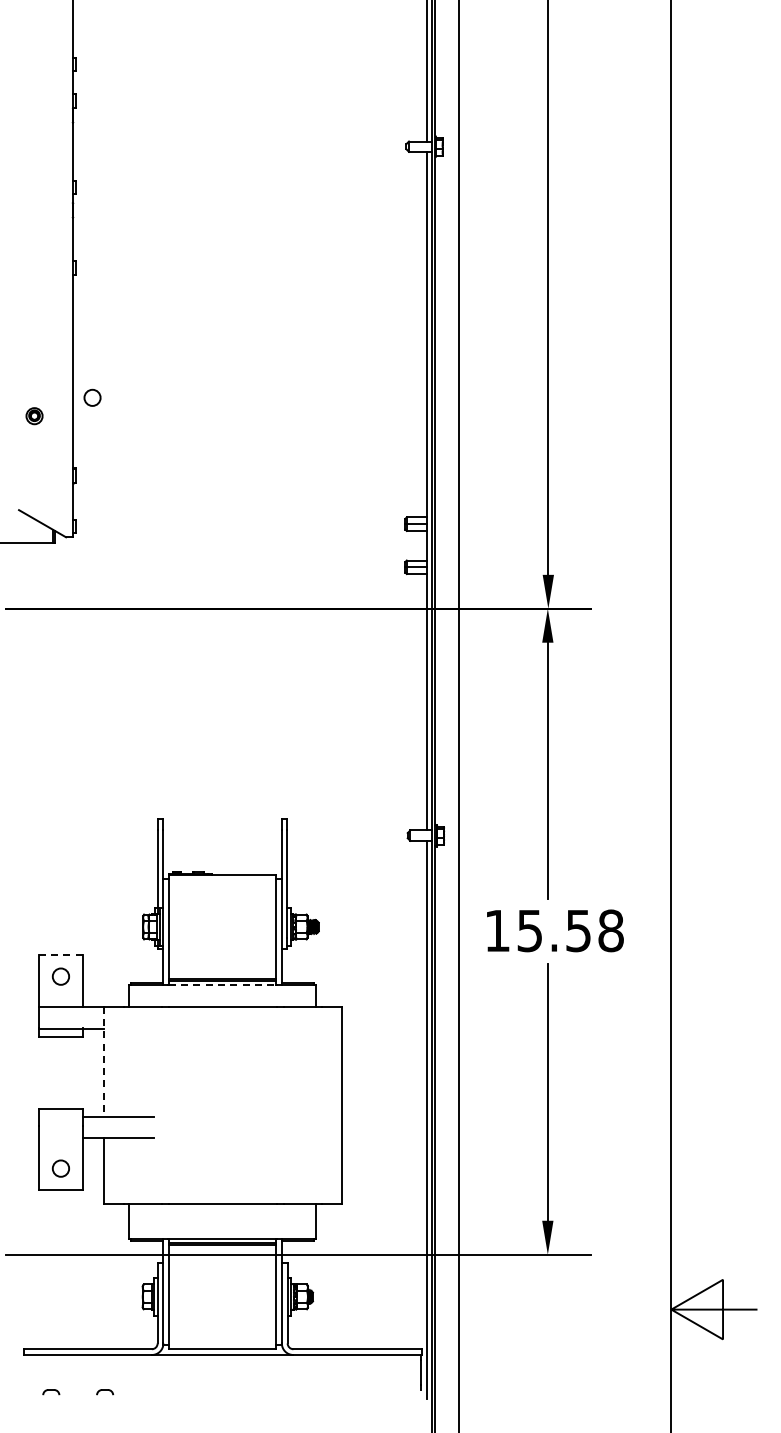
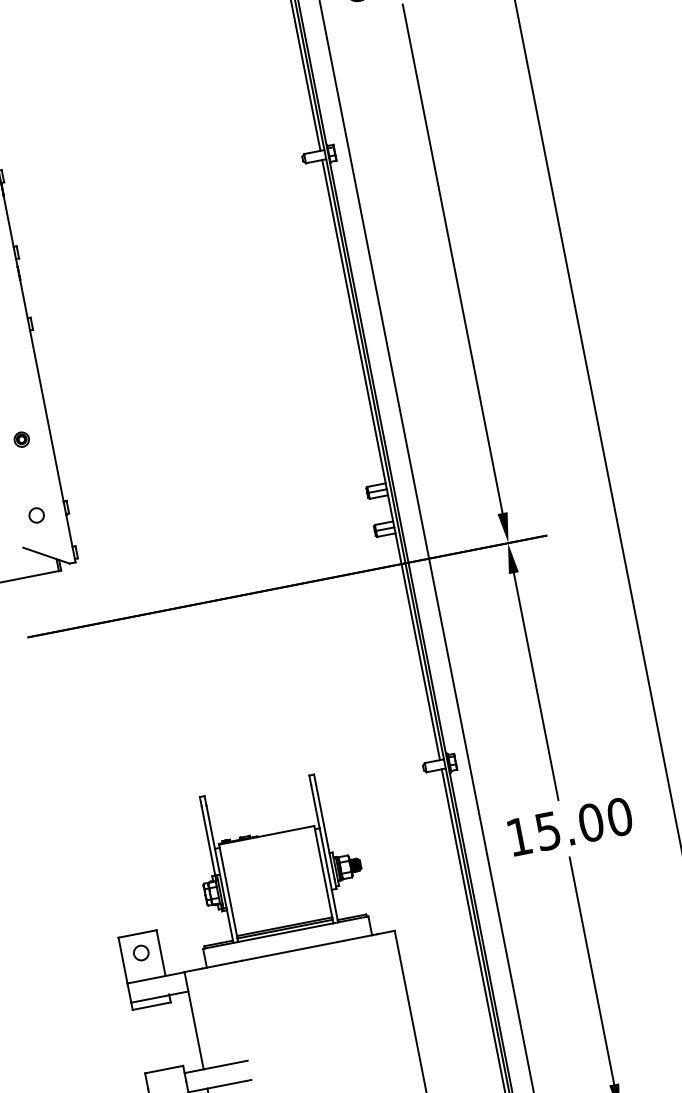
circle: (92, 397) -> (36, 515), moved
part: (34, 416) -> (21, 439), moved
text: (594, 930) -> (605, 819), 15.58 -> 15.00
line: (60, 955) -> (137, 934), dashed -> solid
line: (222, 985) -> (285, 932), dashed -> solid
line: (104, 1062) -> (194, 1021), dashed -> solid

